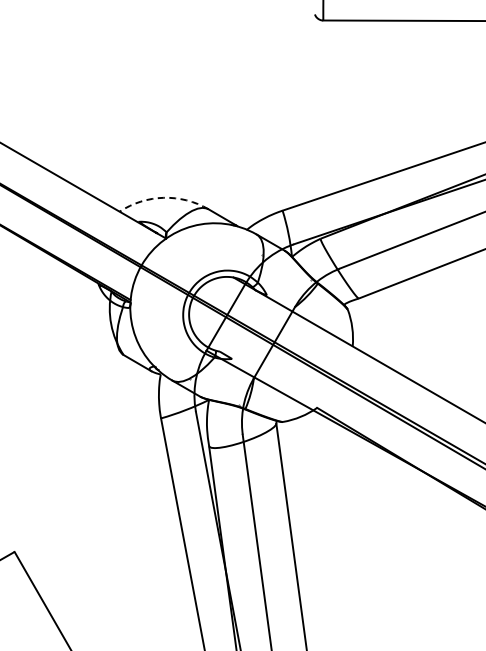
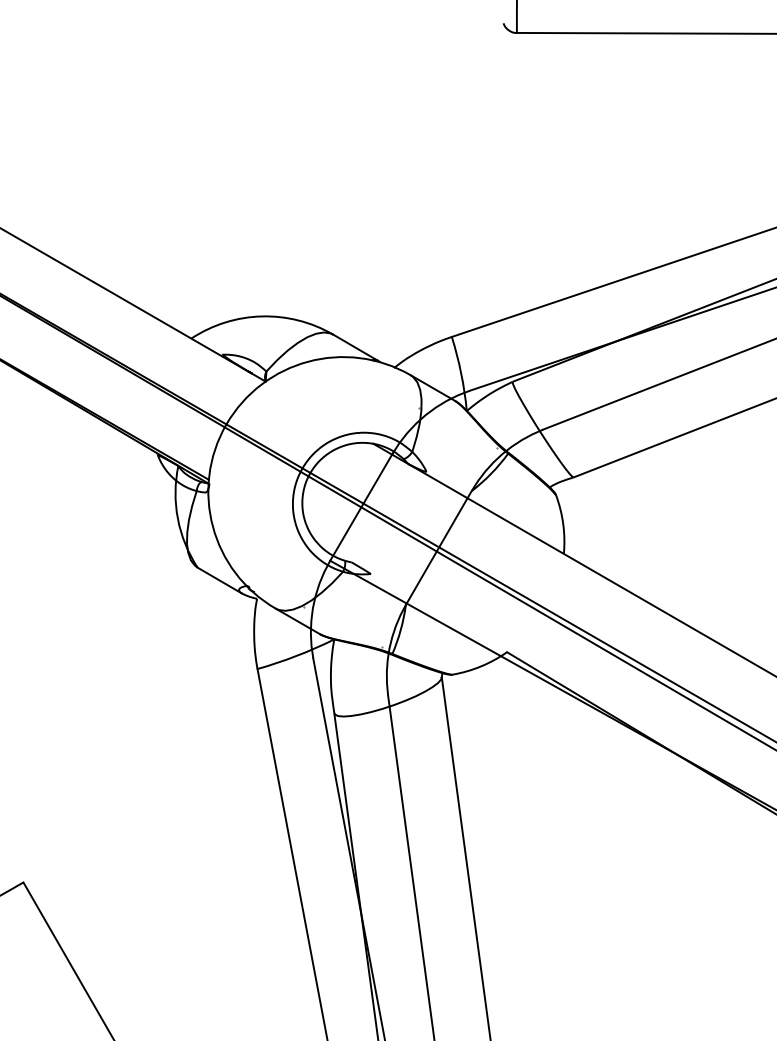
arc: (163, 197) -> (261, 315), dashed -> solid

